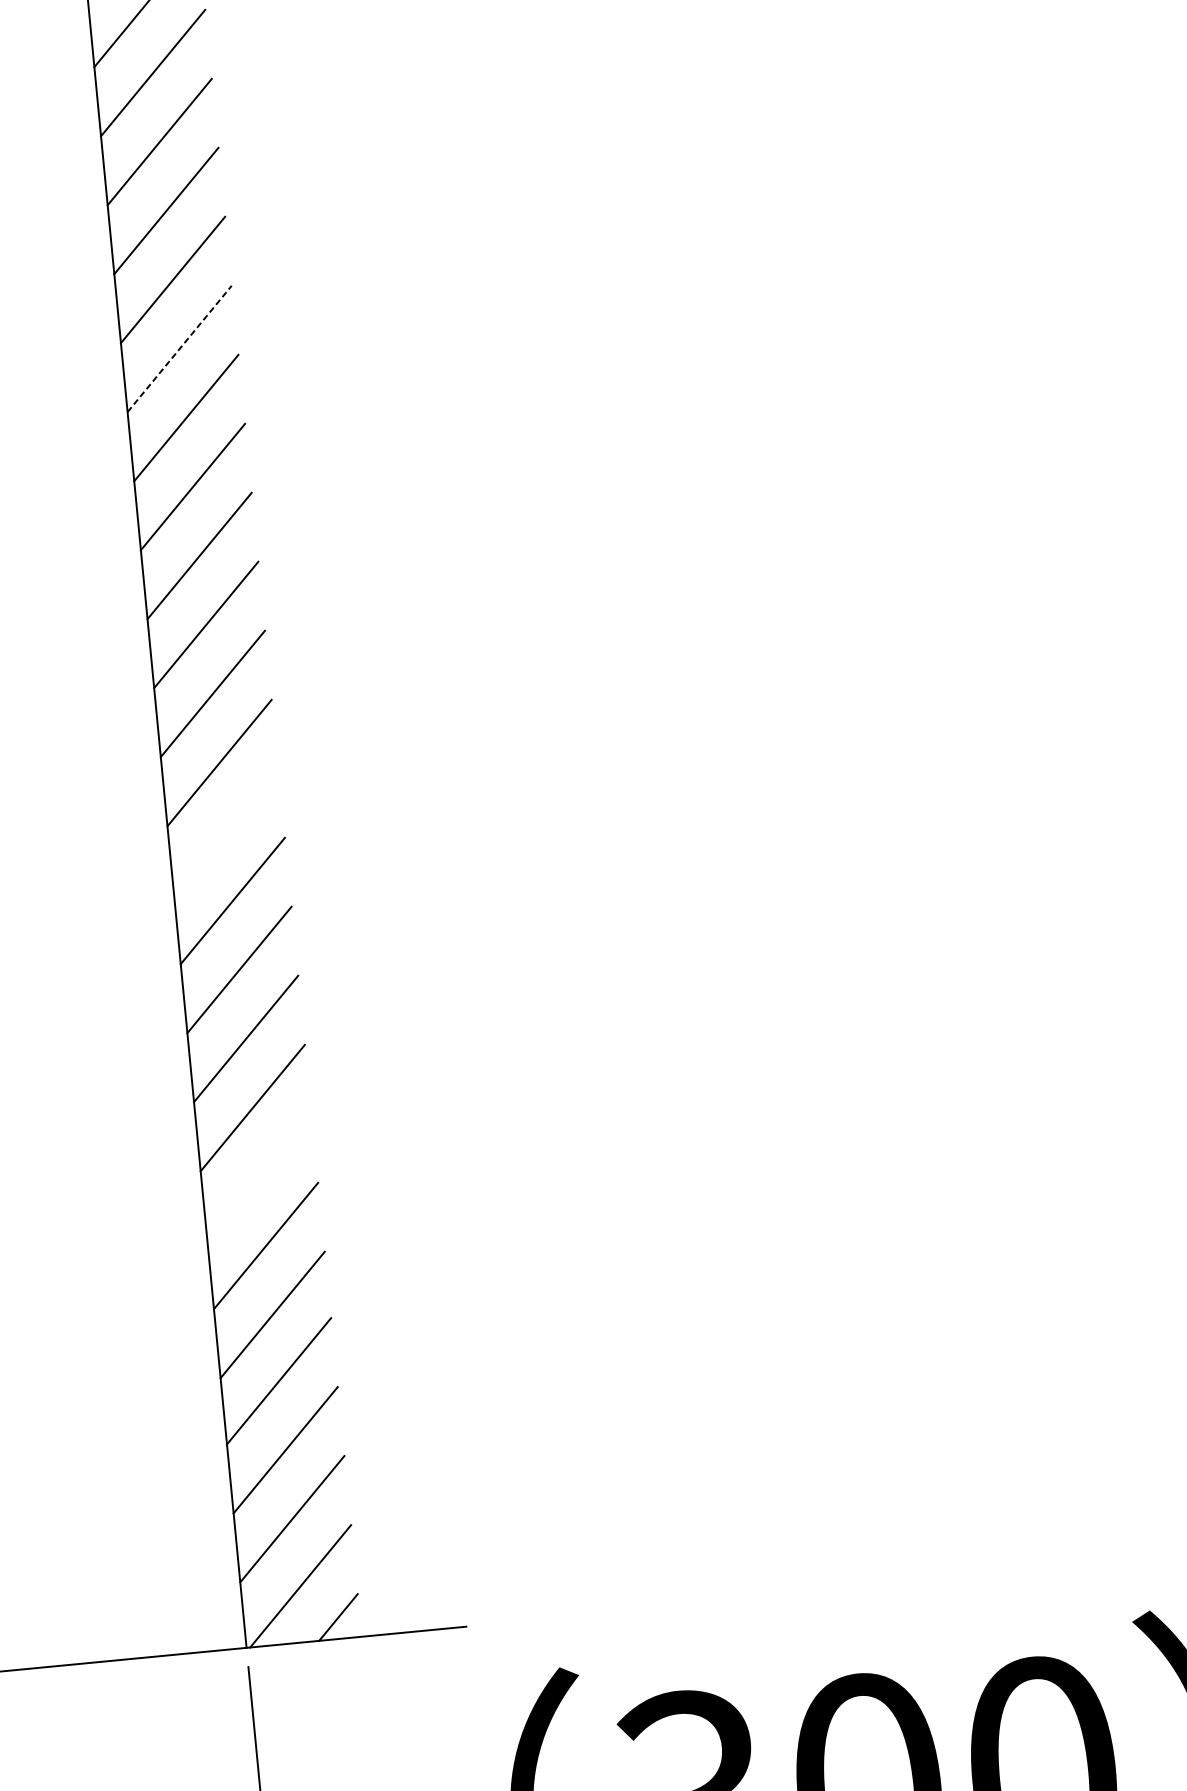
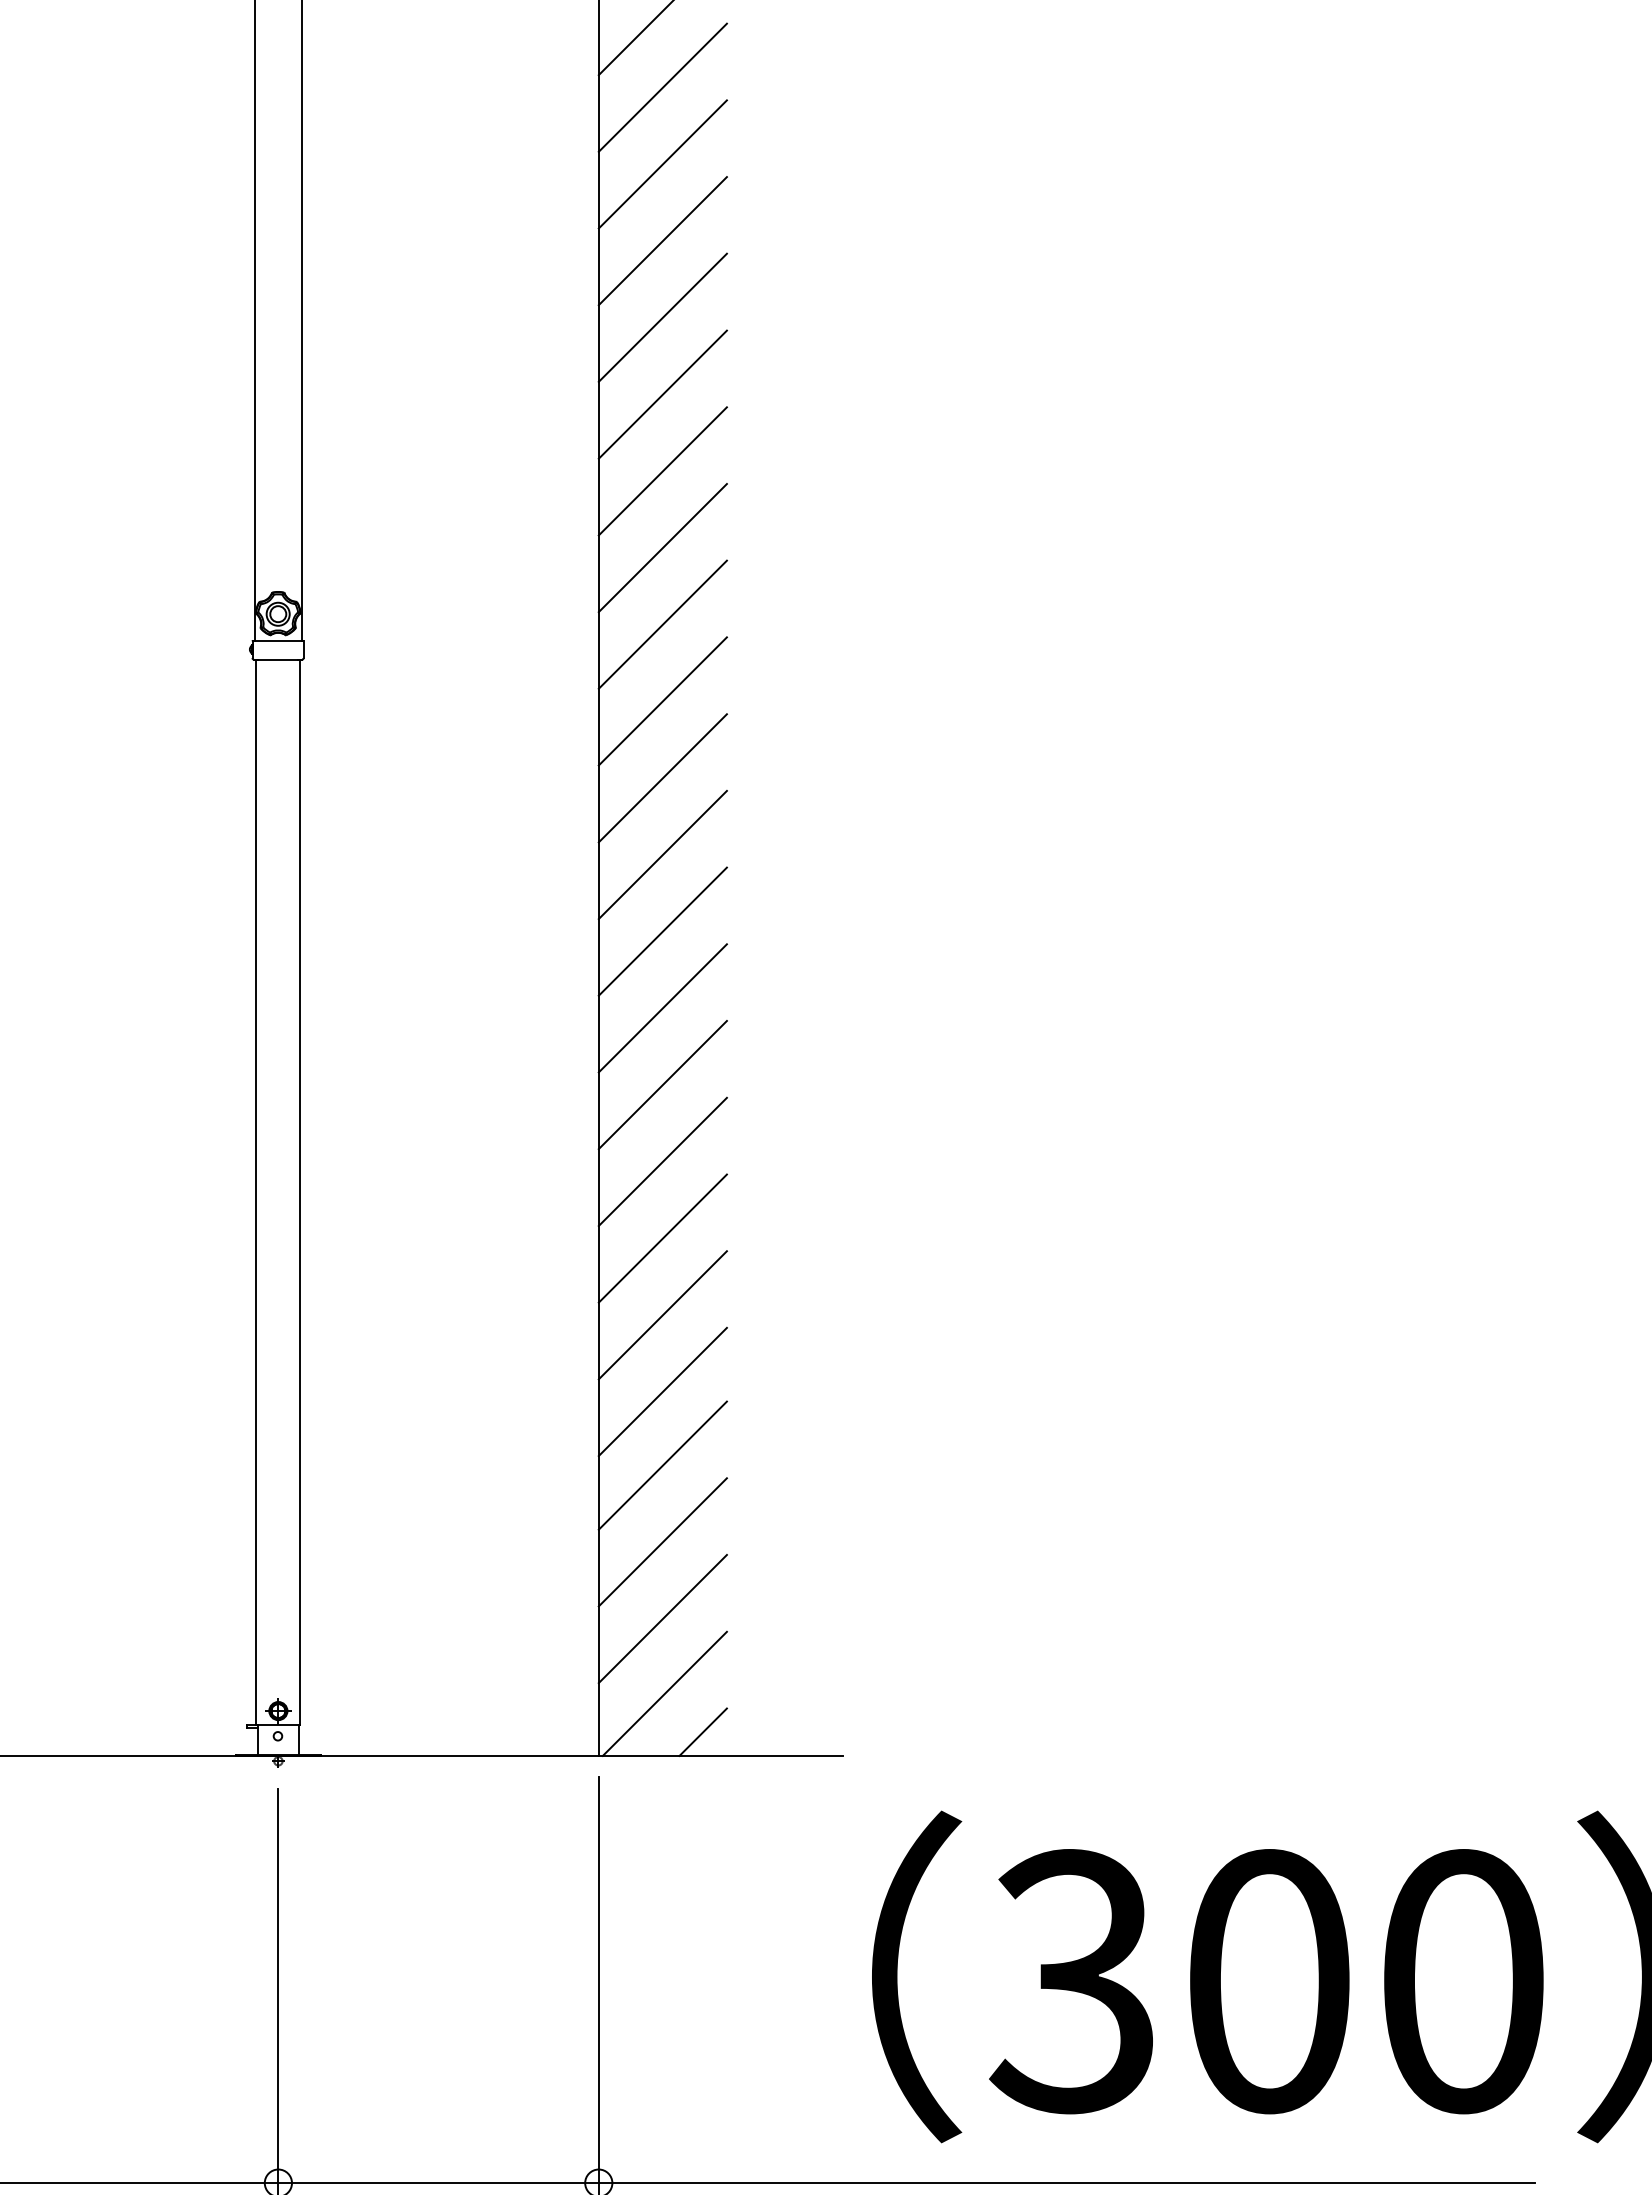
line: (179, 348) -> (662, 317), dashed -> solid
line: (225, 831) -> (662, 854), added
line: (259, 1176) -> (662, 1238), added

